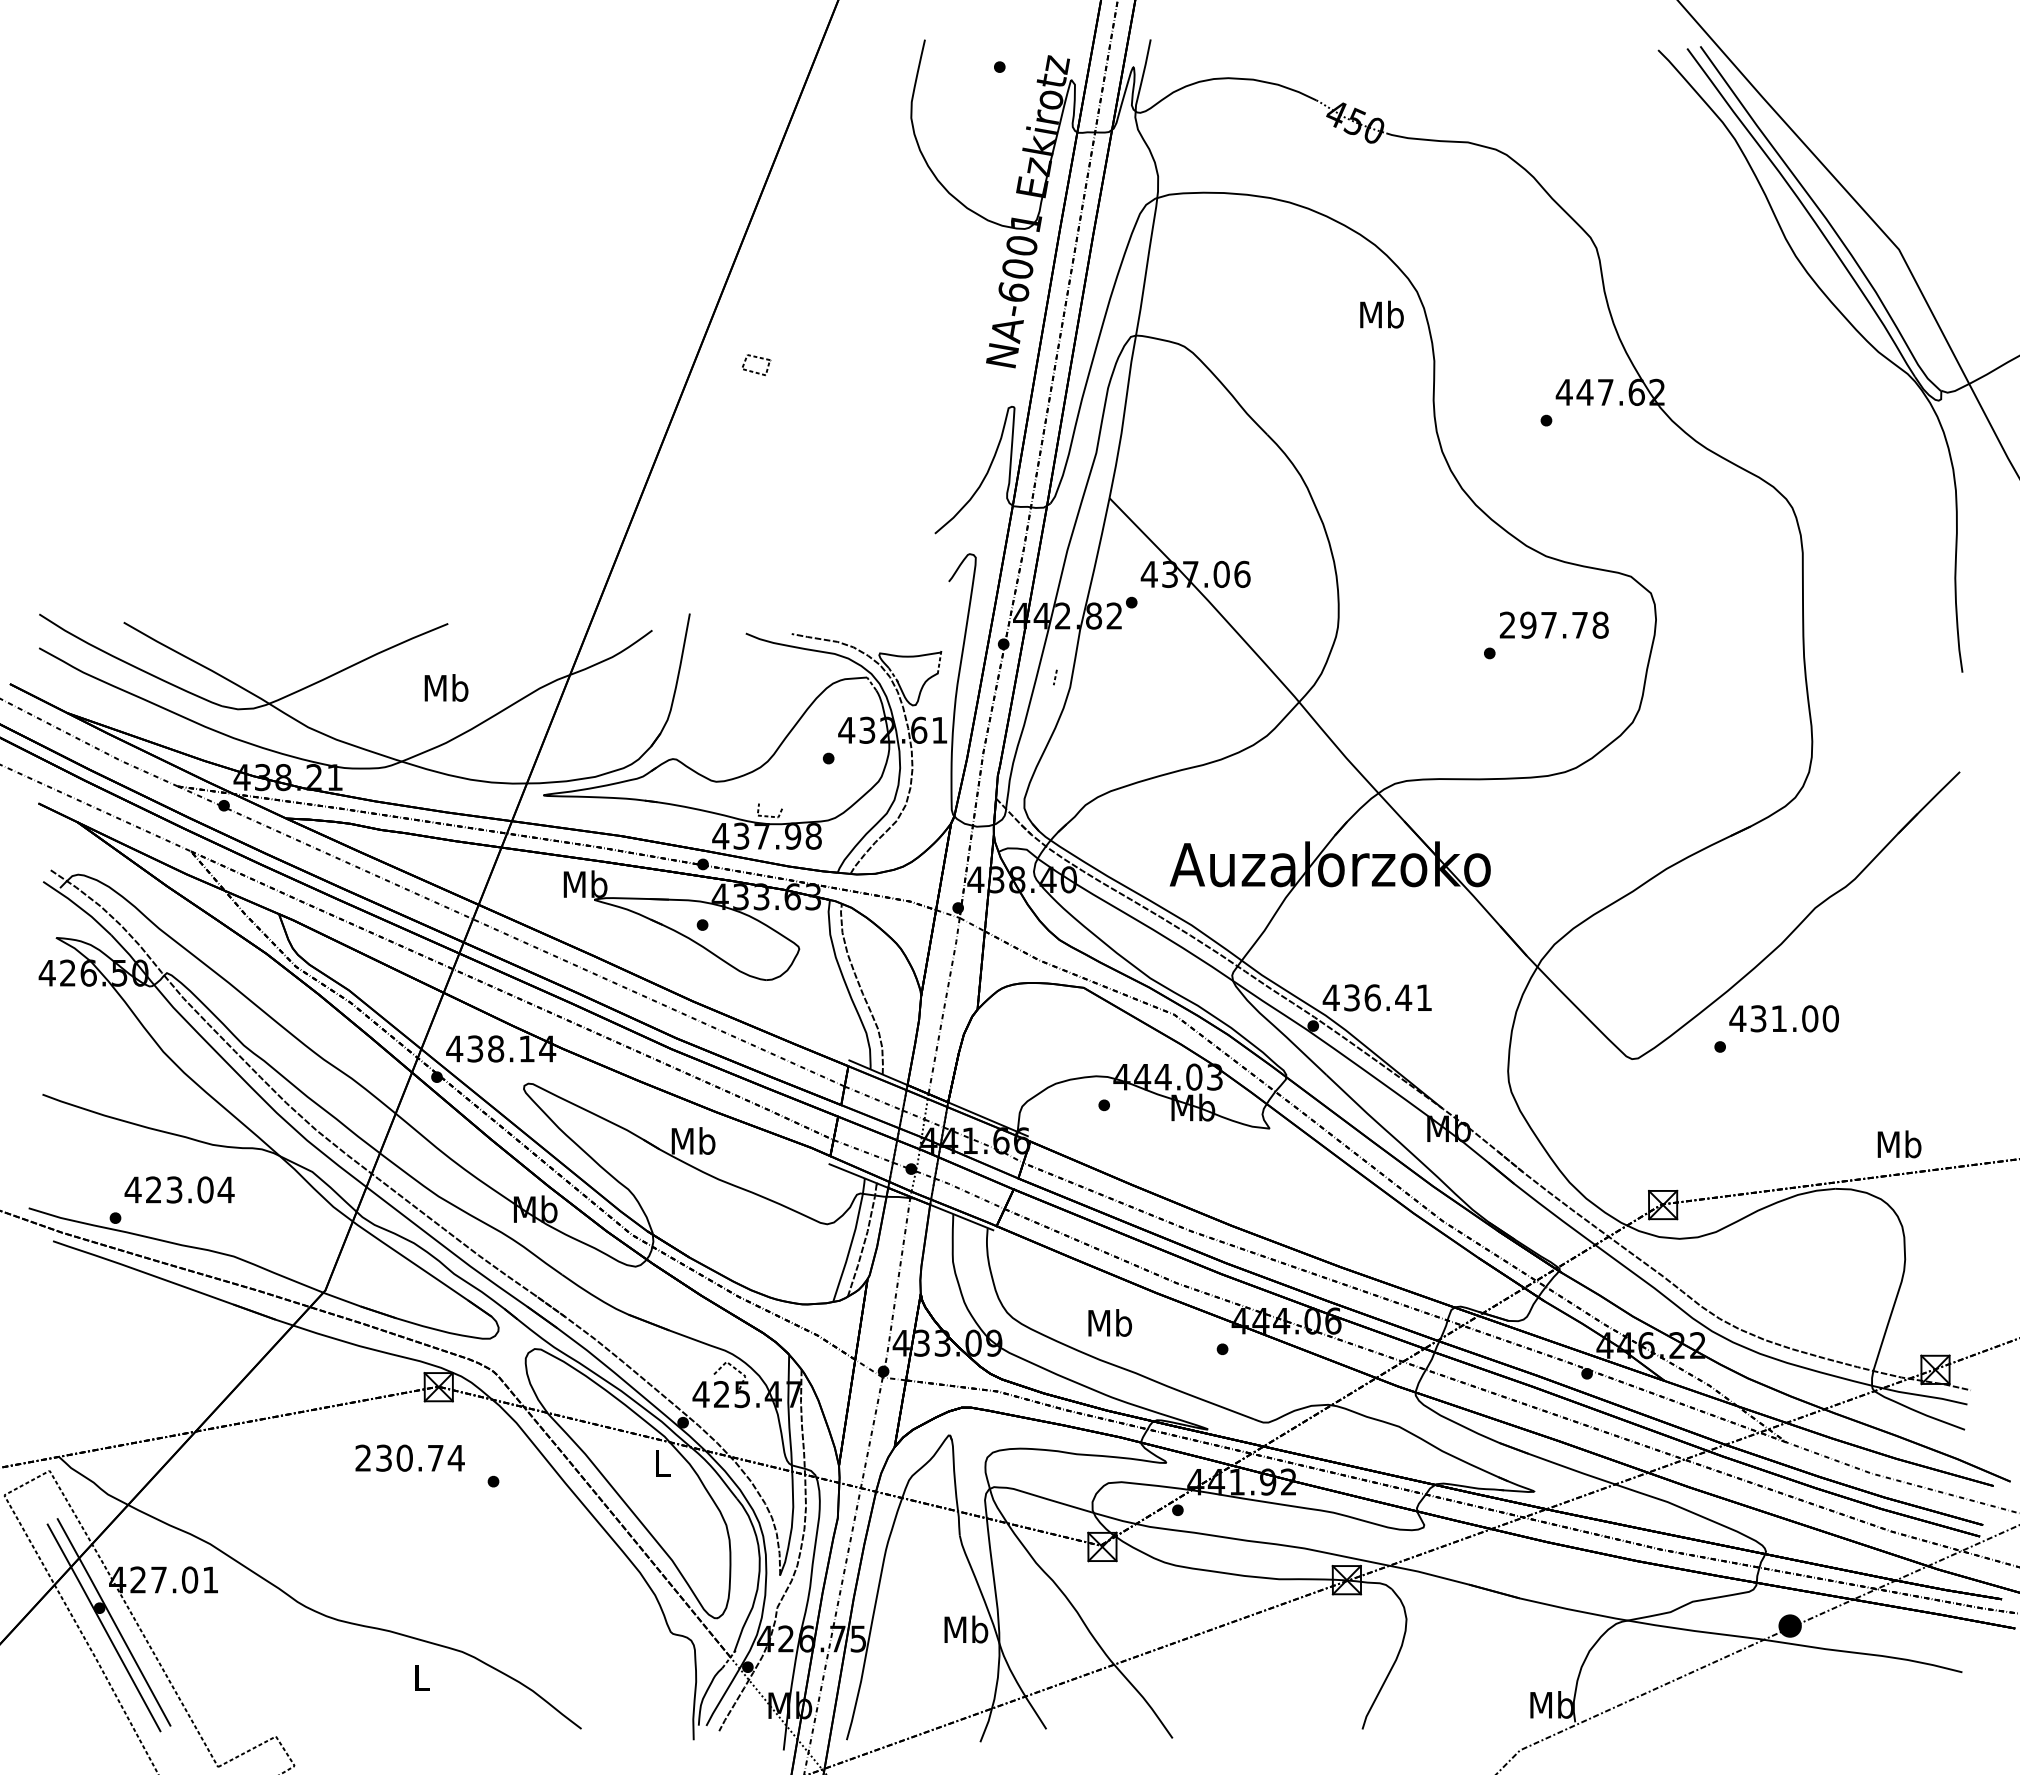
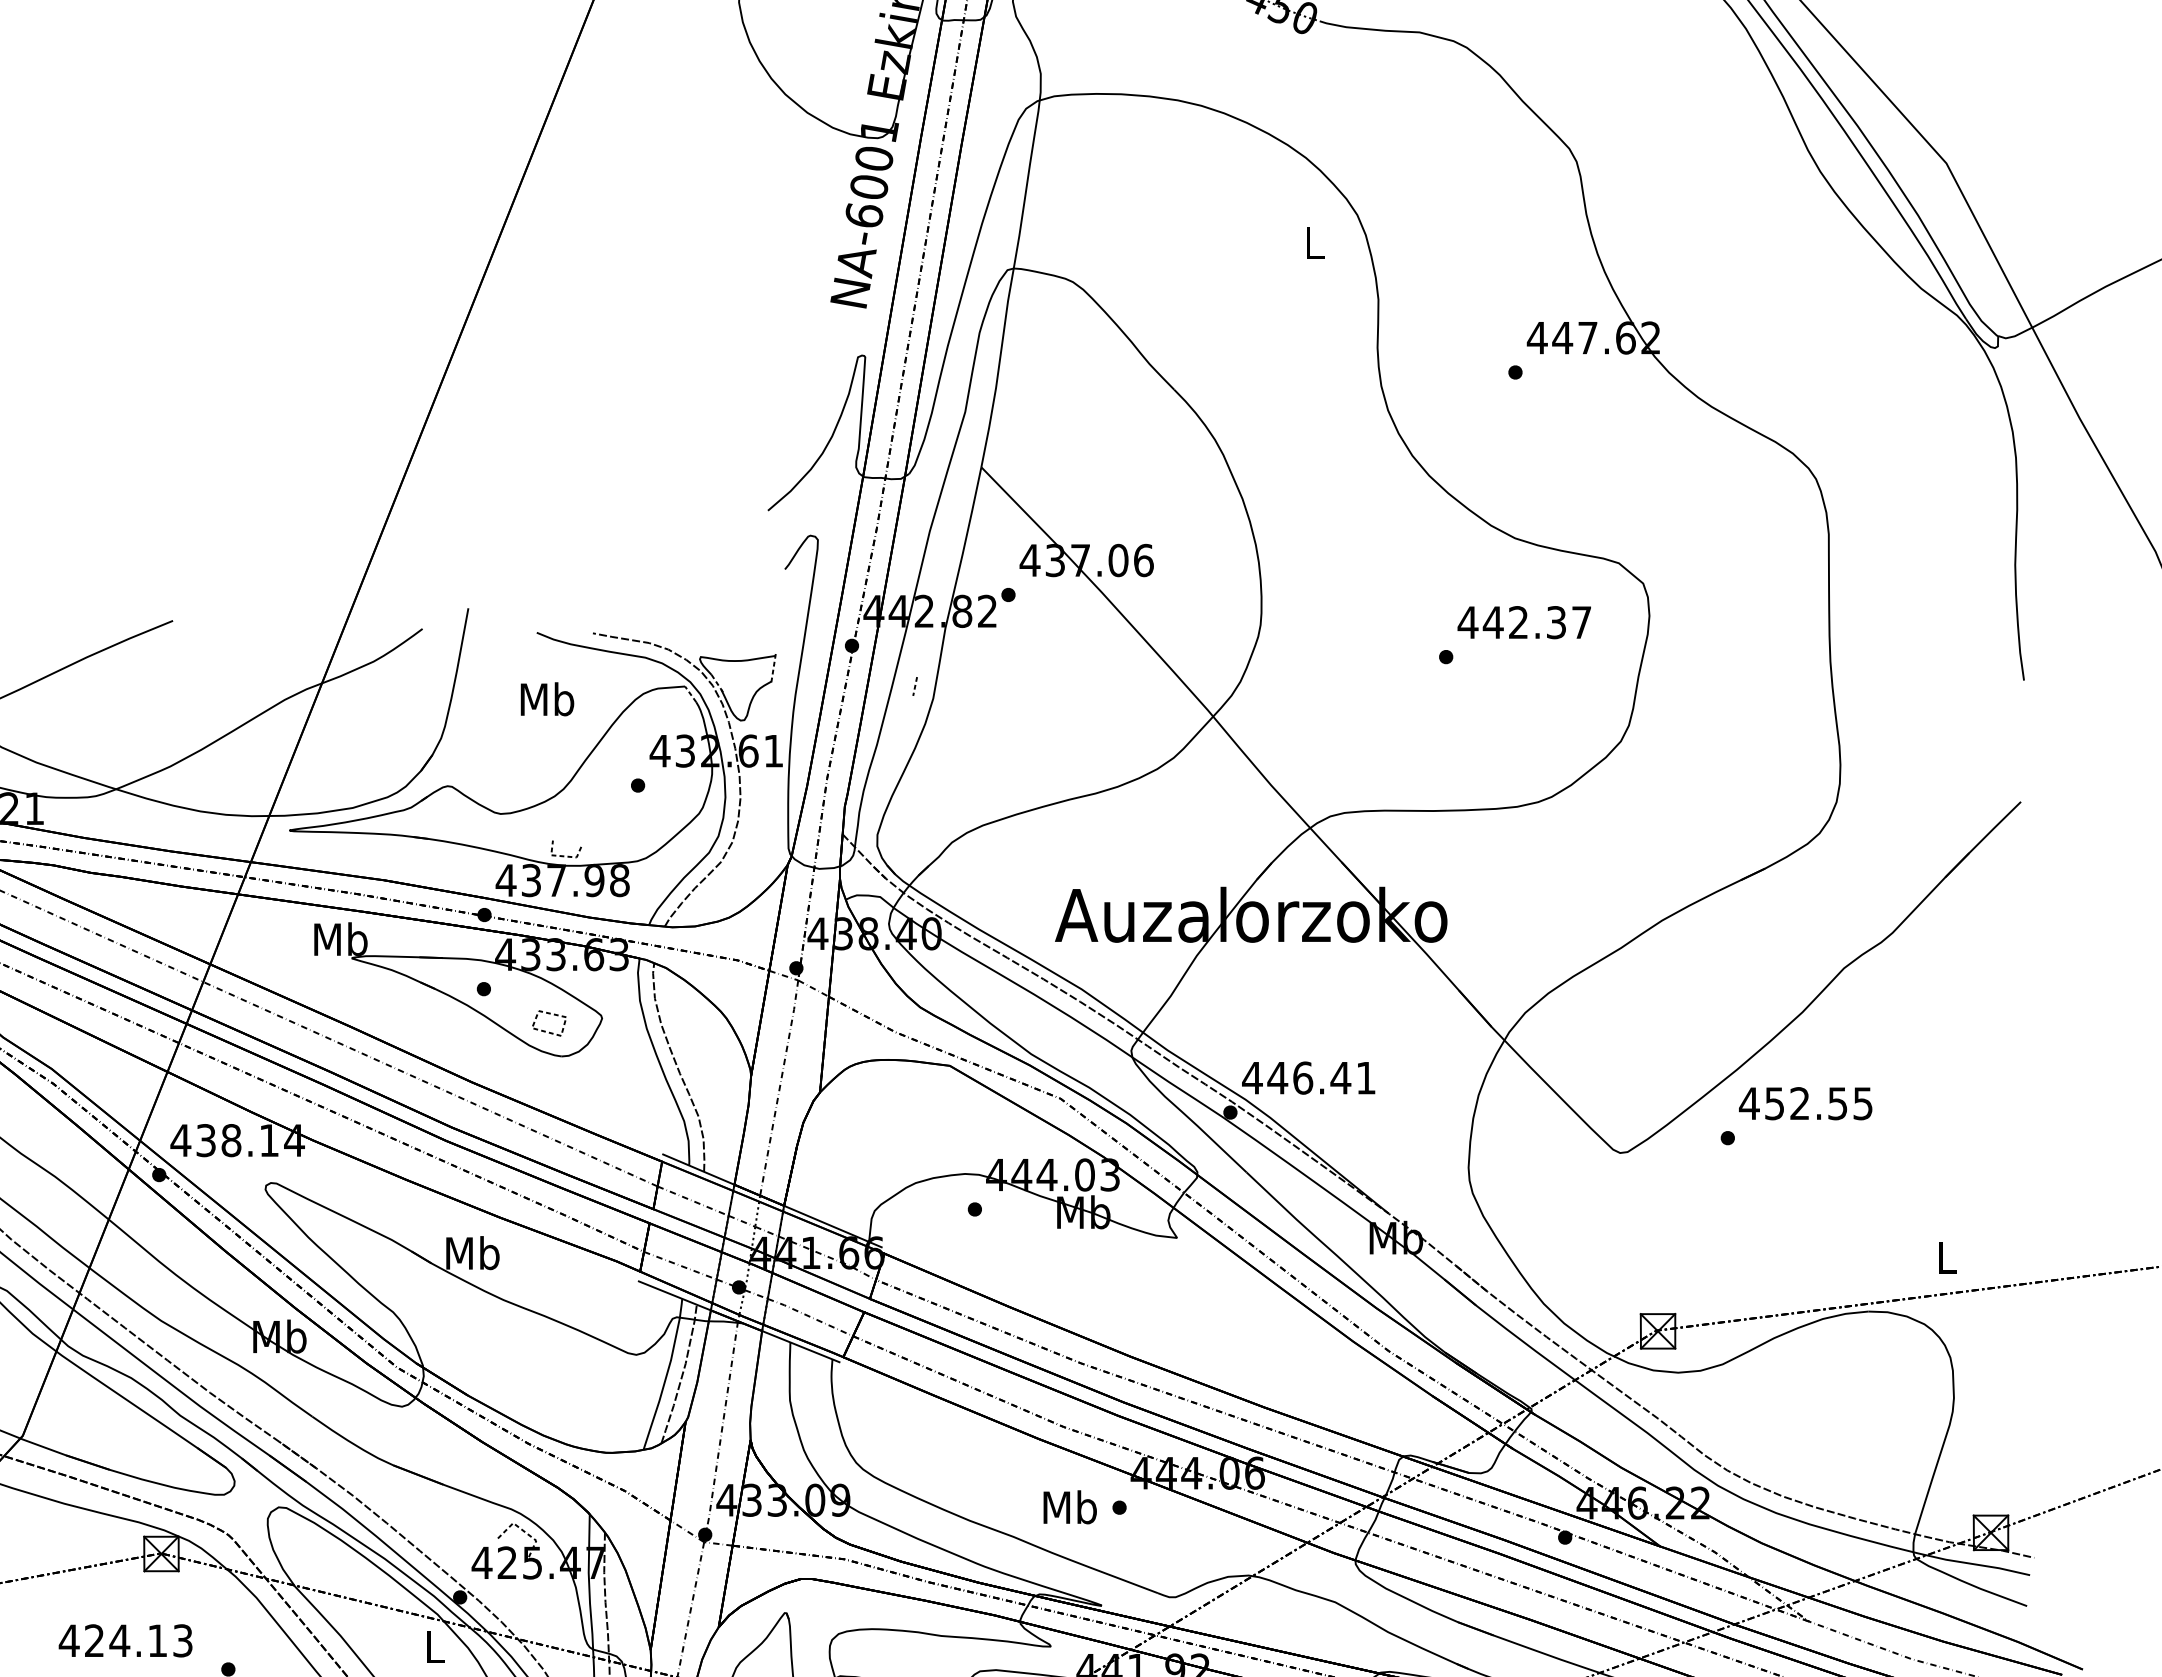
text: (1381, 314) -> (1313, 242), Mb -> L
part: (752, 370) -> (544, 1029), moved
text: (1553, 624) -> (1524, 621), 297.78 -> 442.37
text: (446, 687) -> (547, 698), moved
text: (1351, 997) -> (1277, 1077), 436.41 -> 446.41
text: (1795, 1018) -> (1819, 1103), 431.00 -> 452.55
text: (1899, 1144) -> (1947, 1257), Mb -> L
text: (1109, 1322) -> (1069, 1506), moved
text: (409, 1457) -> (125, 1639), 230.74 -> 424.13

